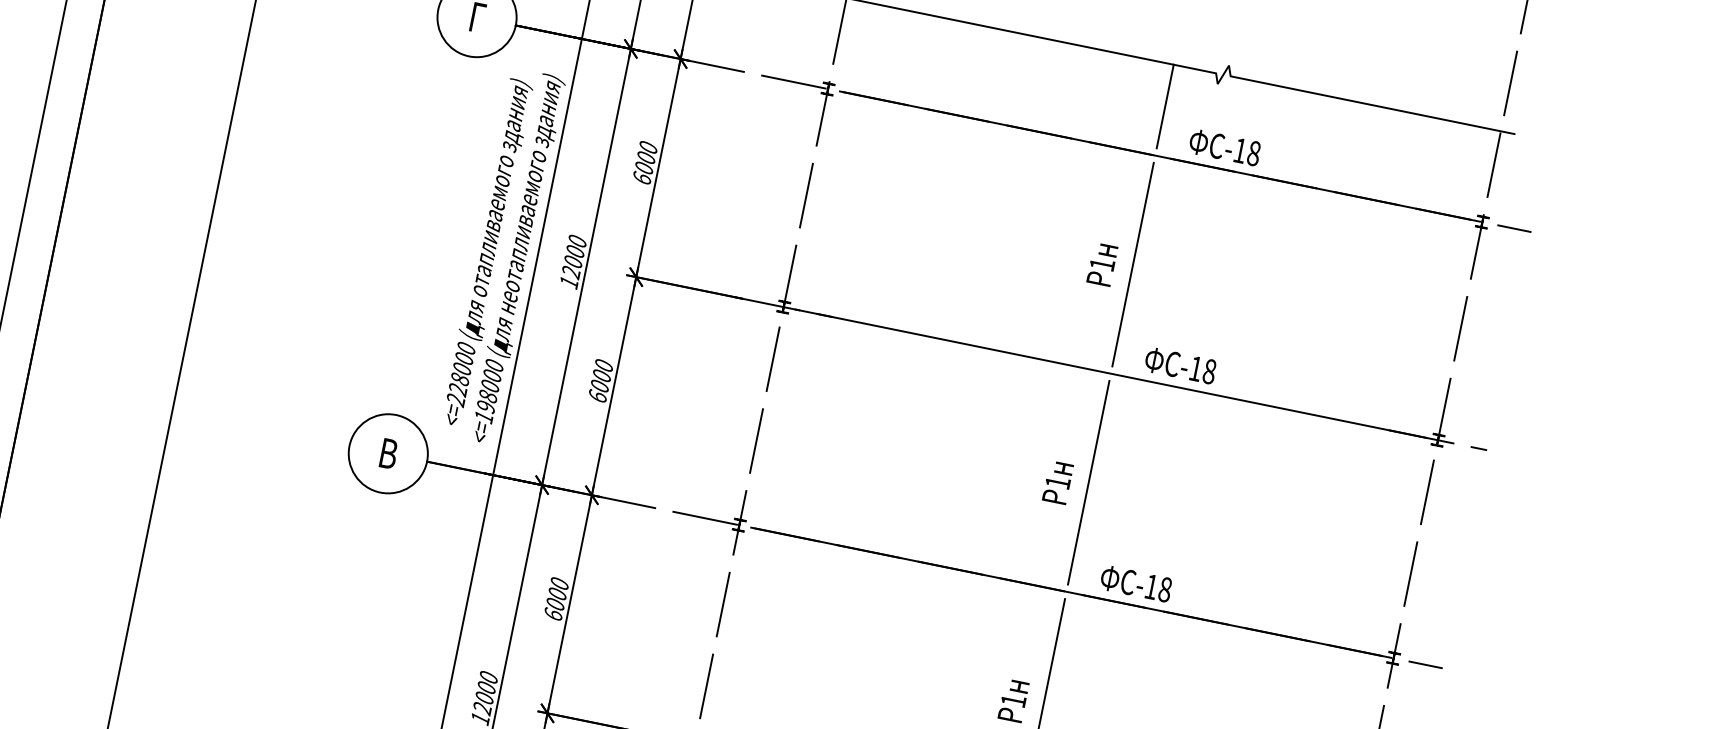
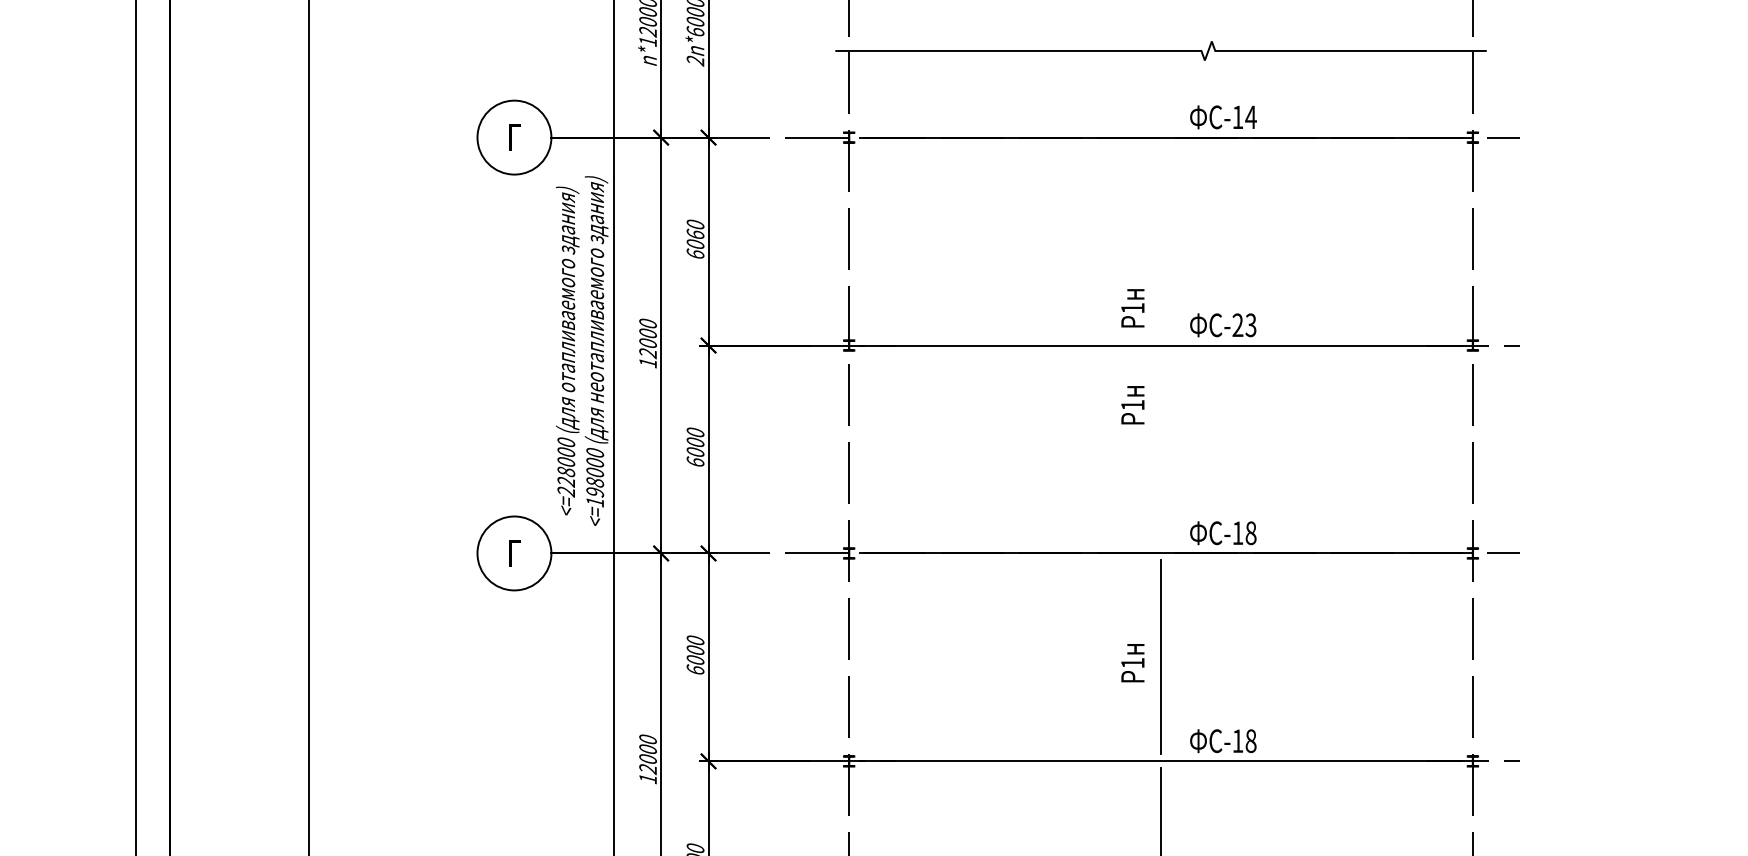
line: (1165, 106) -> (1161, 90), removed
text: (1253, 153) -> (1250, 117), -18 -> -14
text: (646, 156) -> (695, 233), 6000 -> 6060
text: (1101, 264) -> (1132, 308), moved
line: (1133, 264) -> (1161, 241), removed
text: (1202, 369) -> (1244, 324), -18 -> -23
text: (389, 454) -> (515, 553), В -> Г
text: (1057, 482) -> (1132, 405), moved
line: (1089, 482) -> (1161, 449), removed

